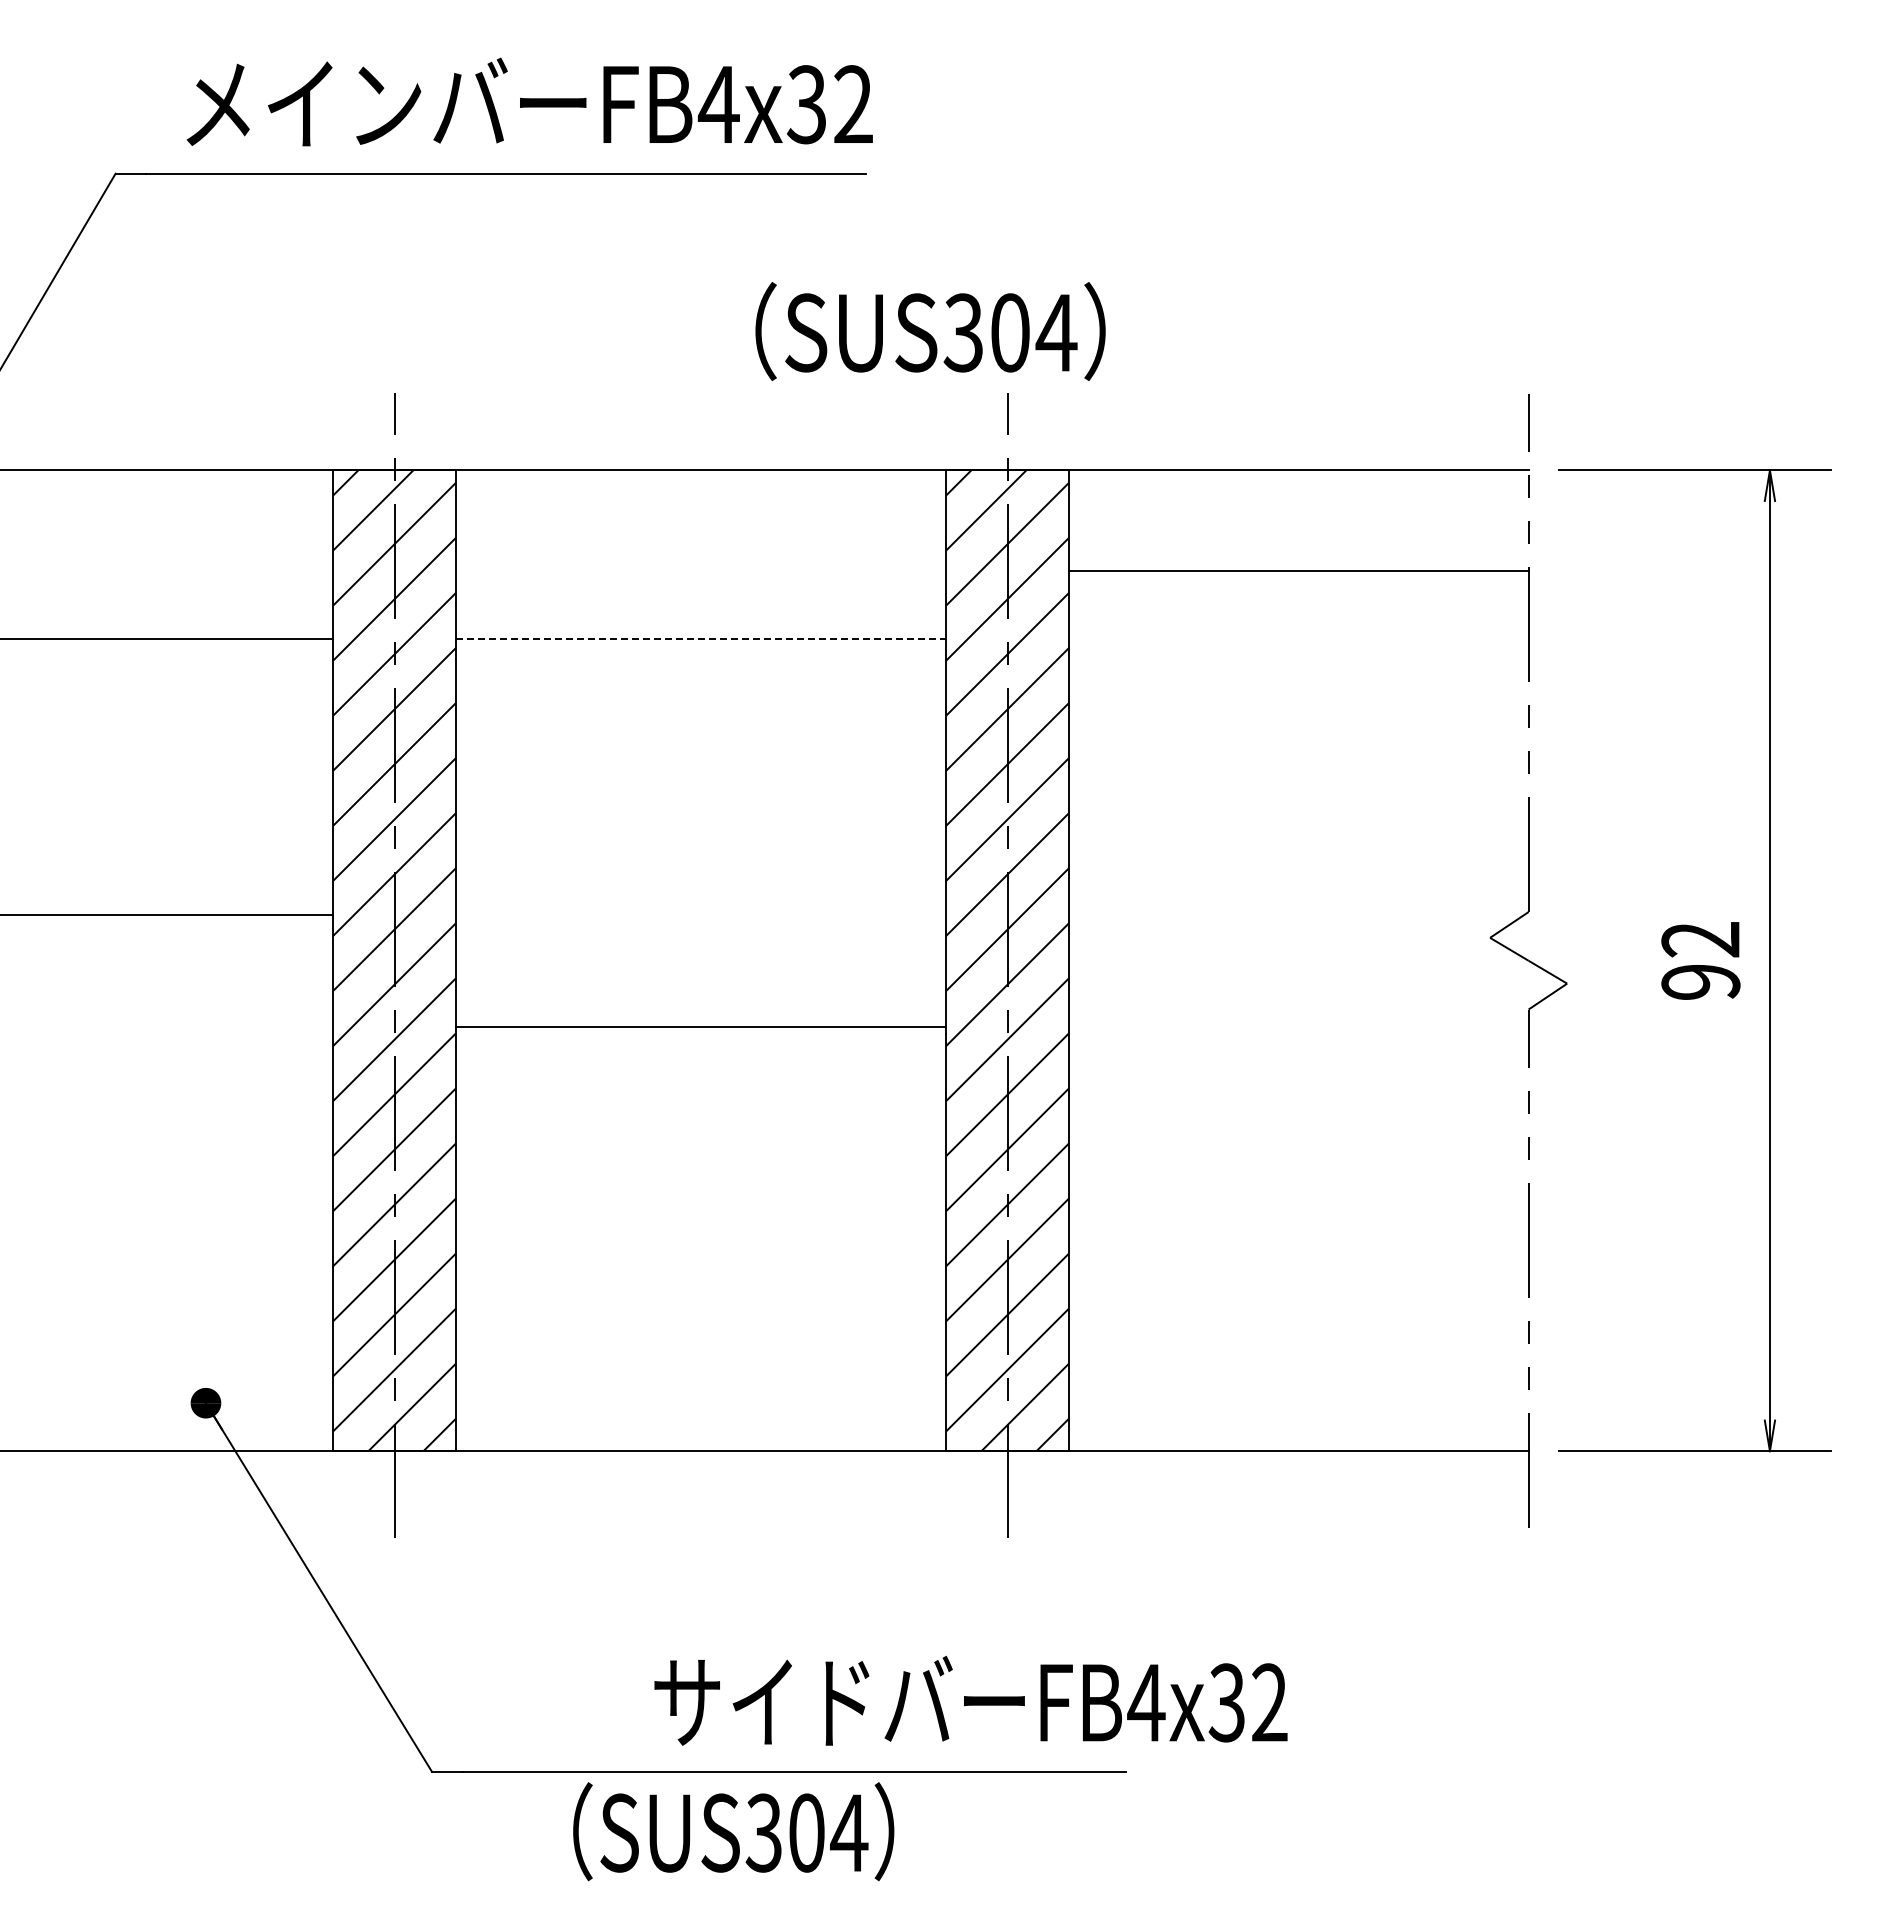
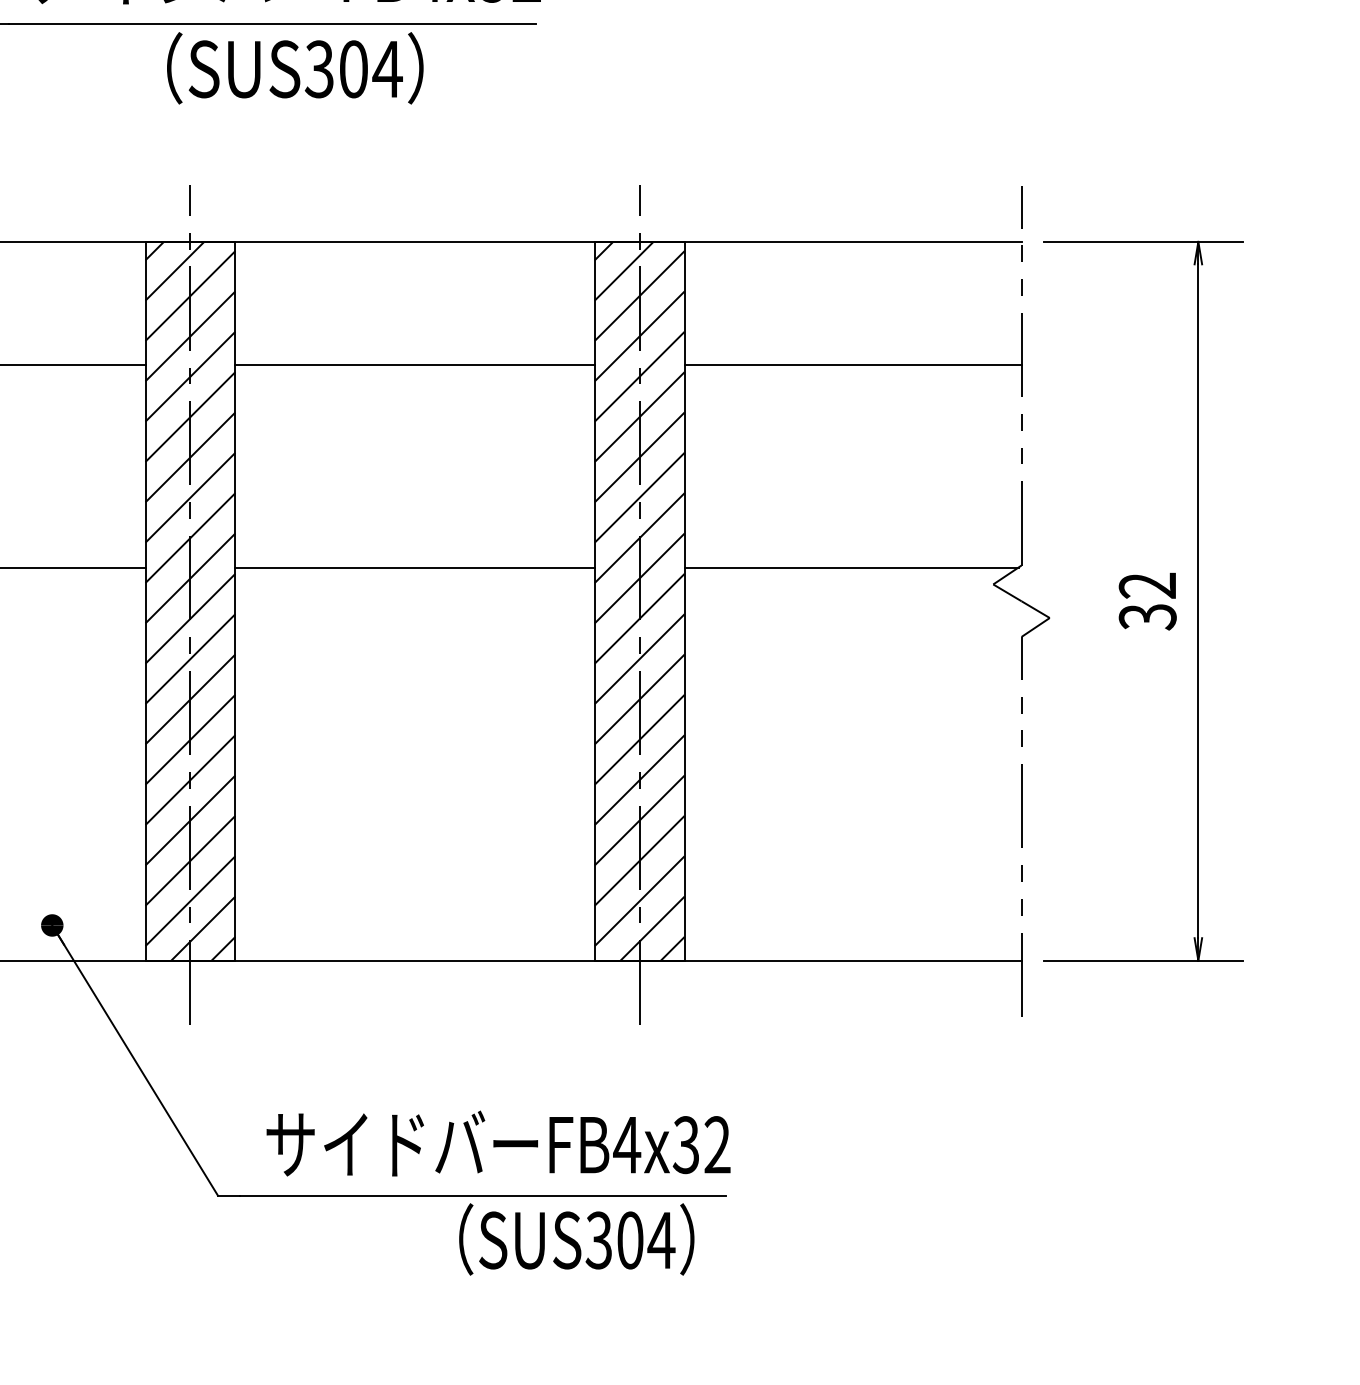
text: (930, 331) -> (295, 68), moved
line: (1298, 570) -> (852, 365), moved
line: (701, 638) -> (415, 365), dashed -> solid
line: (1296, 914) -> (851, 567), added
text: (1700, 982) -> (1147, 617), 92 -> 32
line: (700, 1026) -> (414, 567), moved
text: (970, 1700) -> (498, 1143), moved
text: (733, 1831) -> (576, 1239), moved

